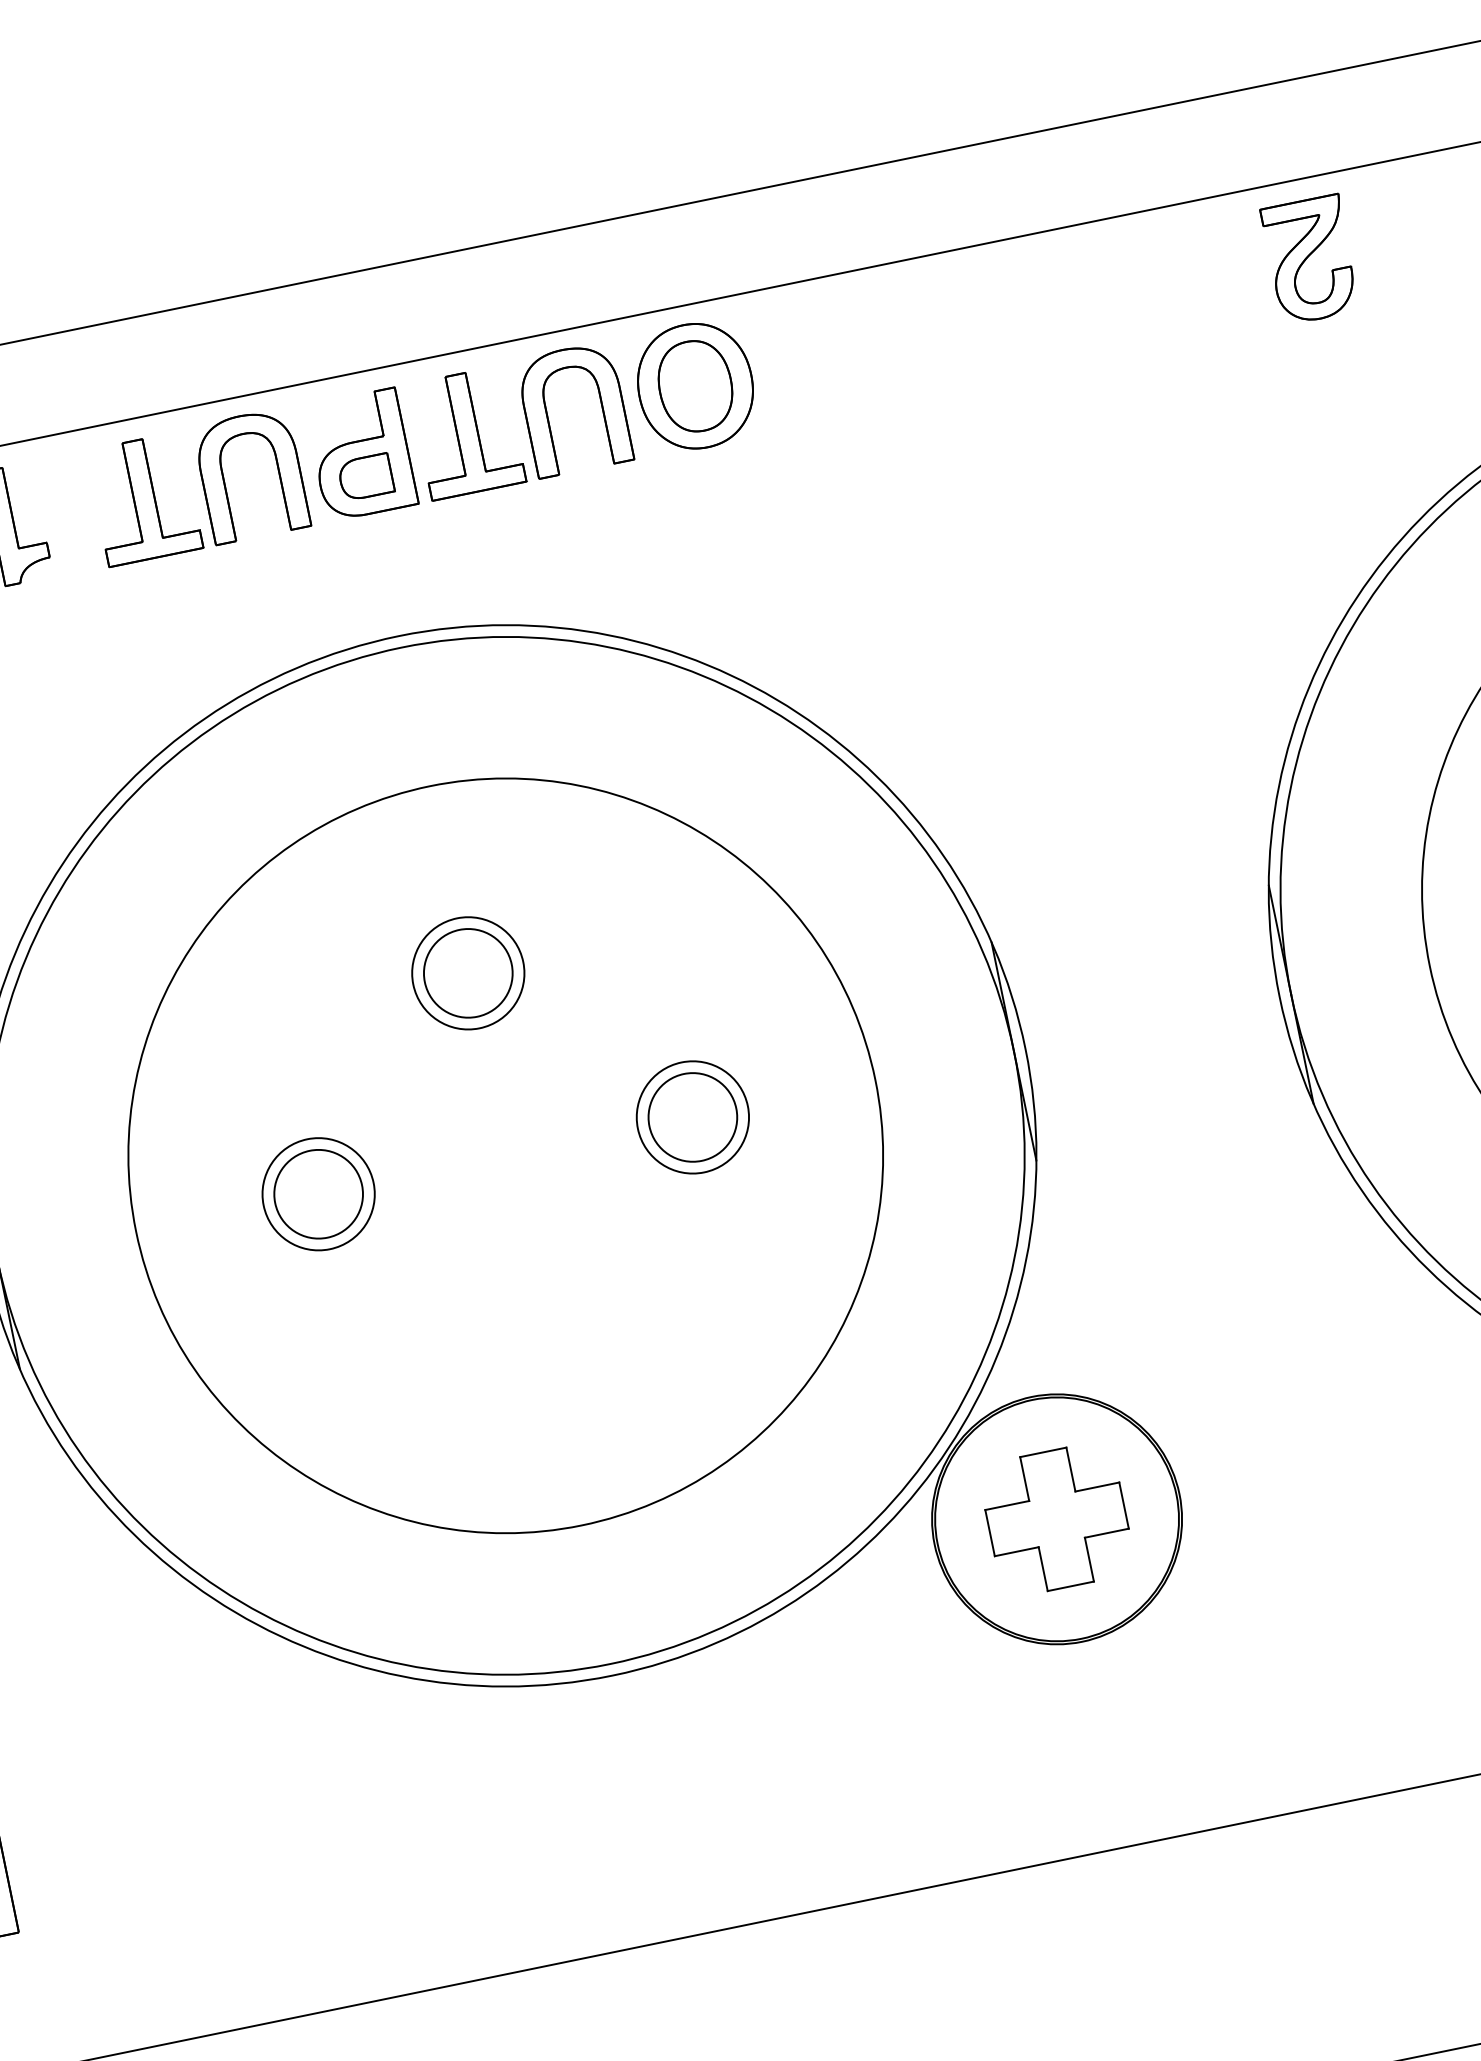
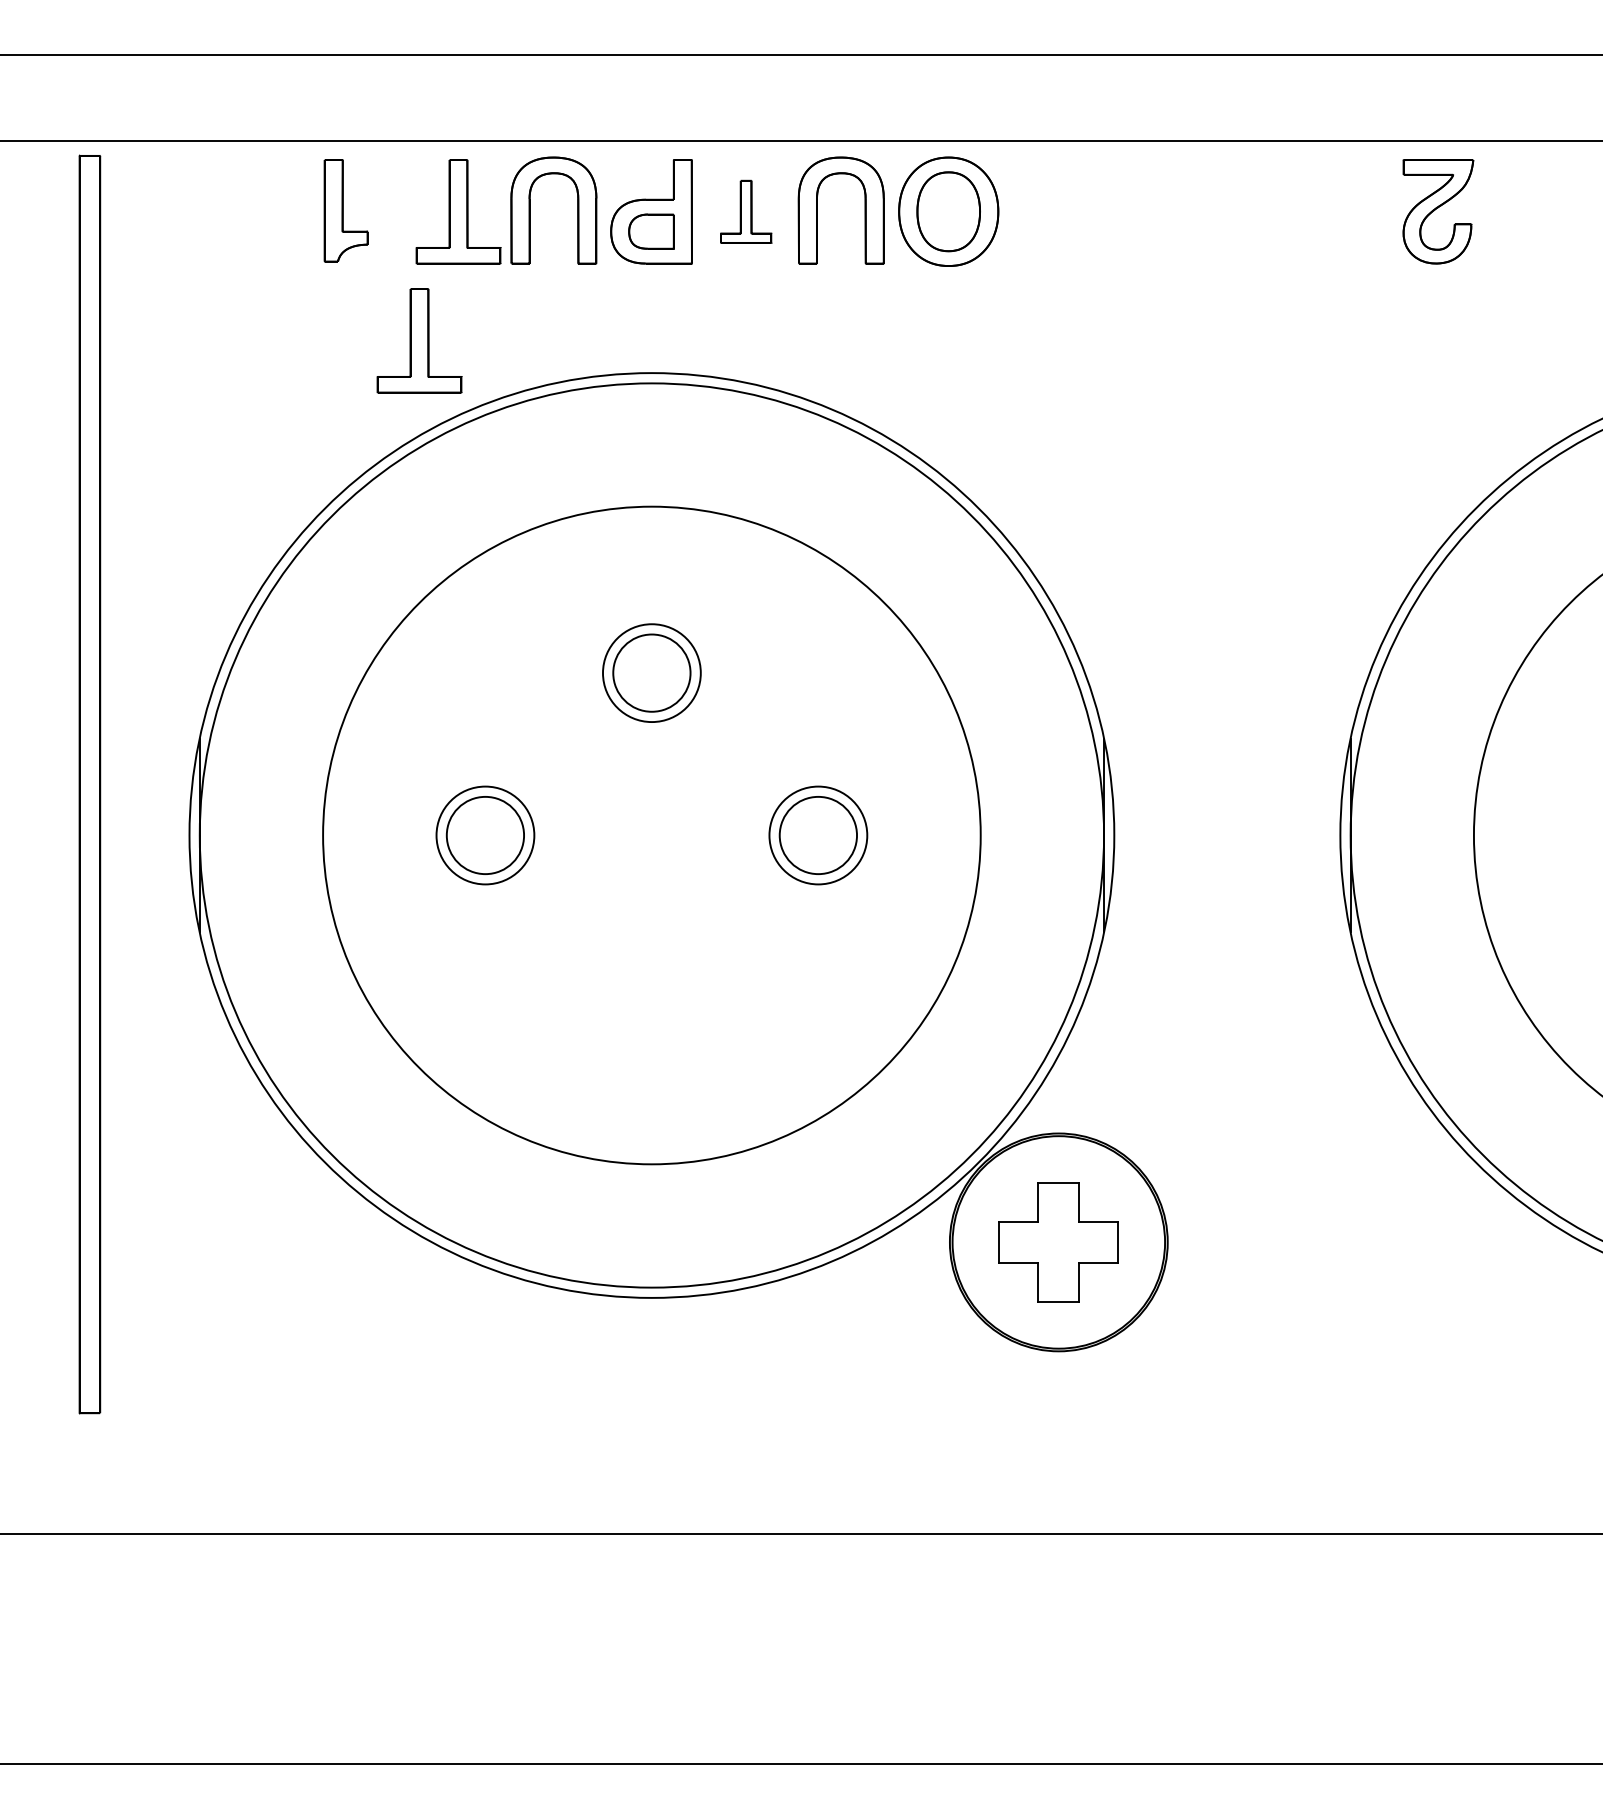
part: (1311, 259) -> (1438, 211), moved
part: (468, 432) -> (746, 211), size x0.6
part: (130, 653) -> (419, 340), added

